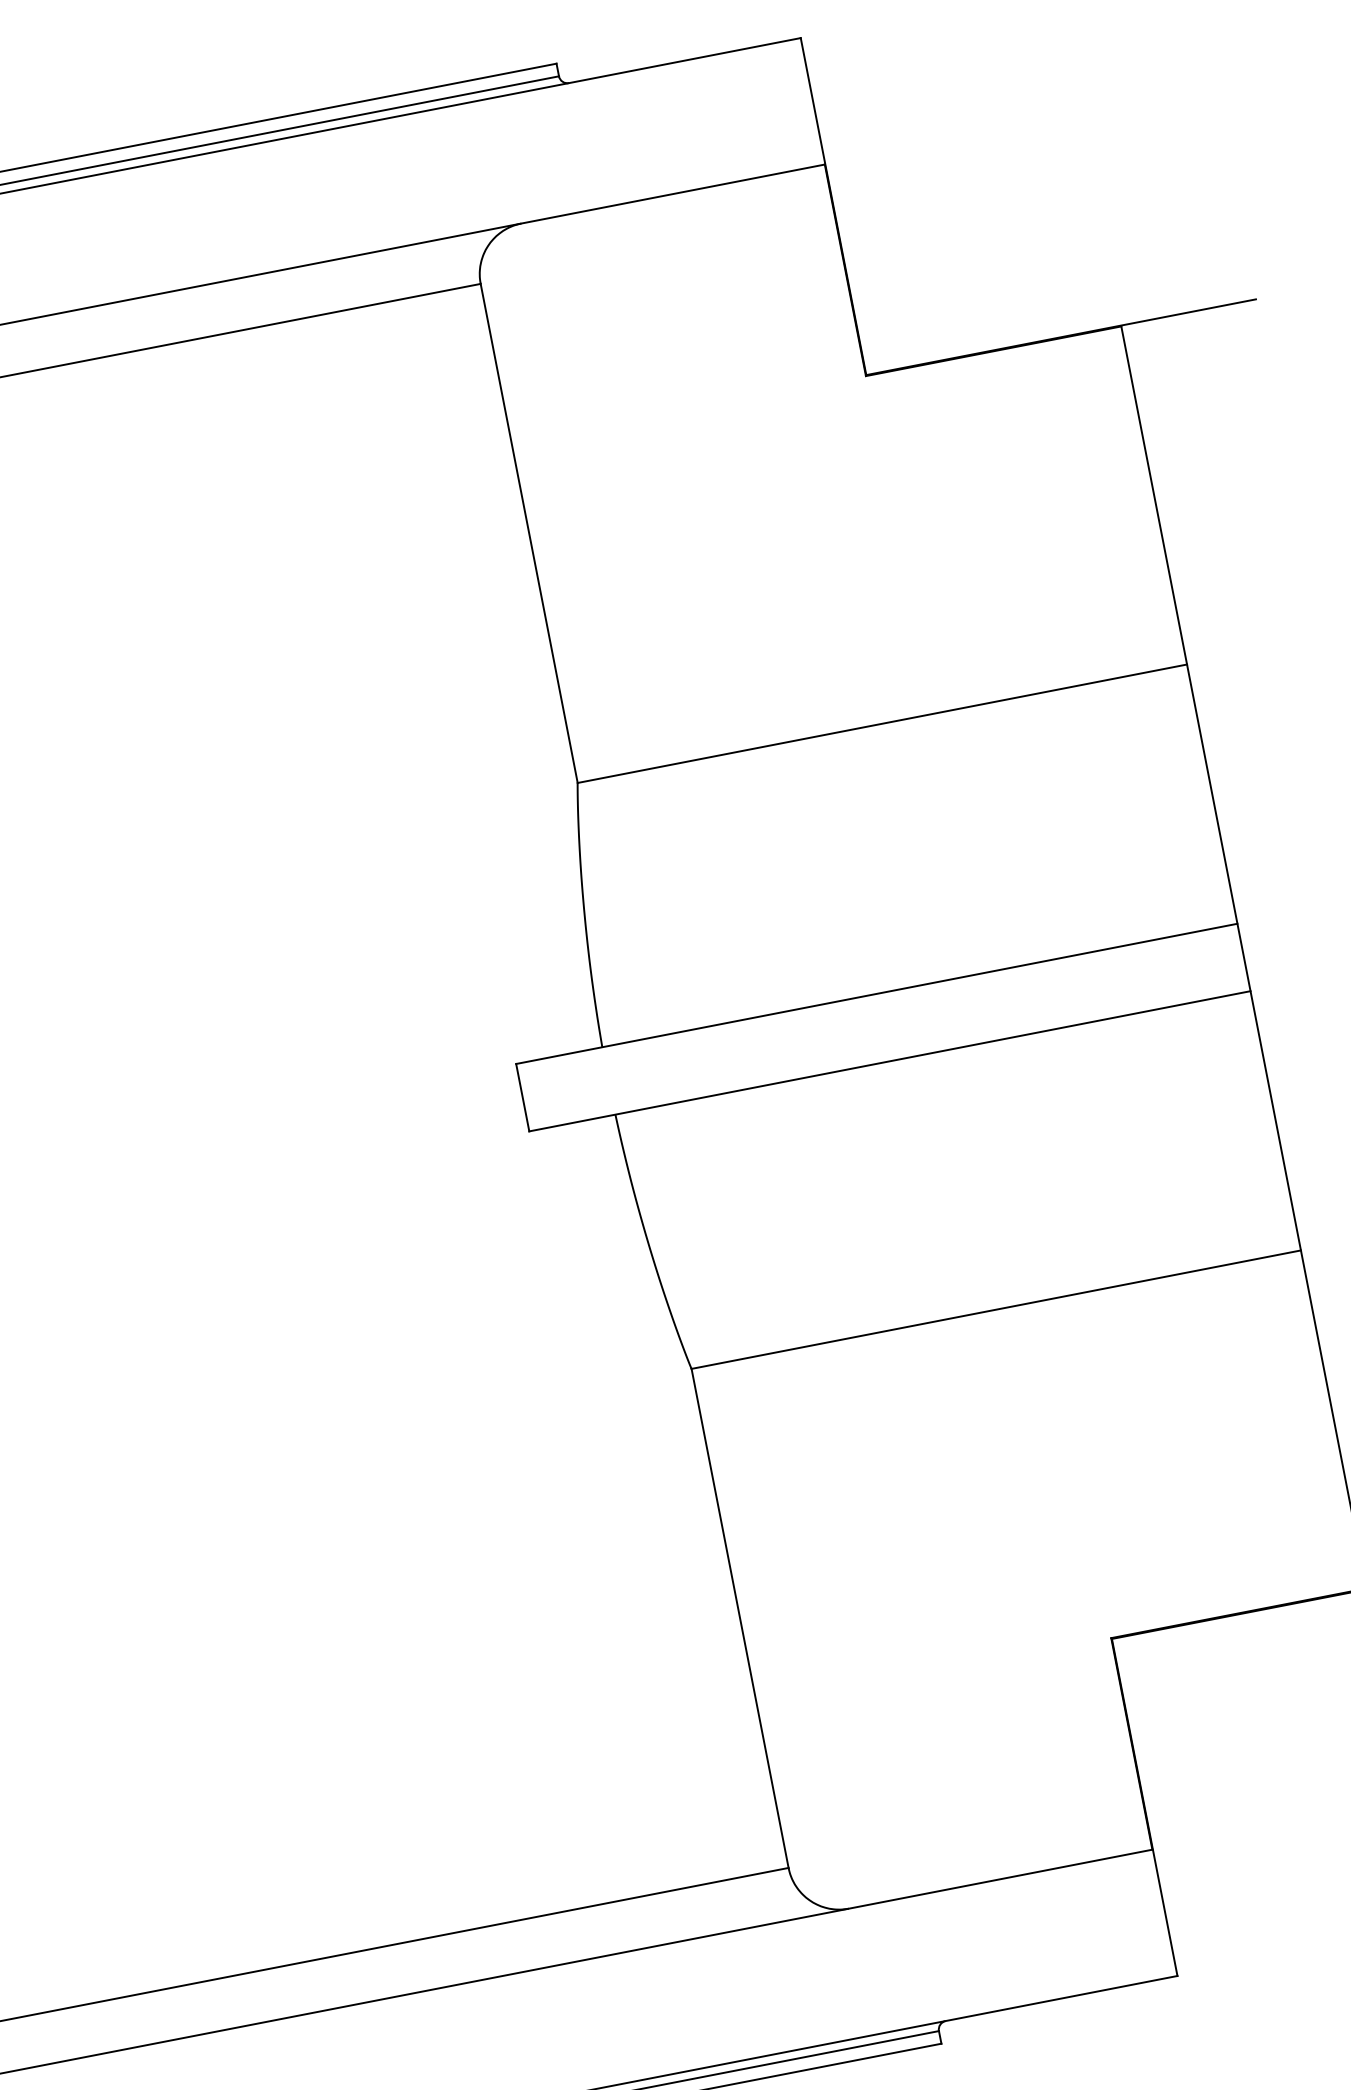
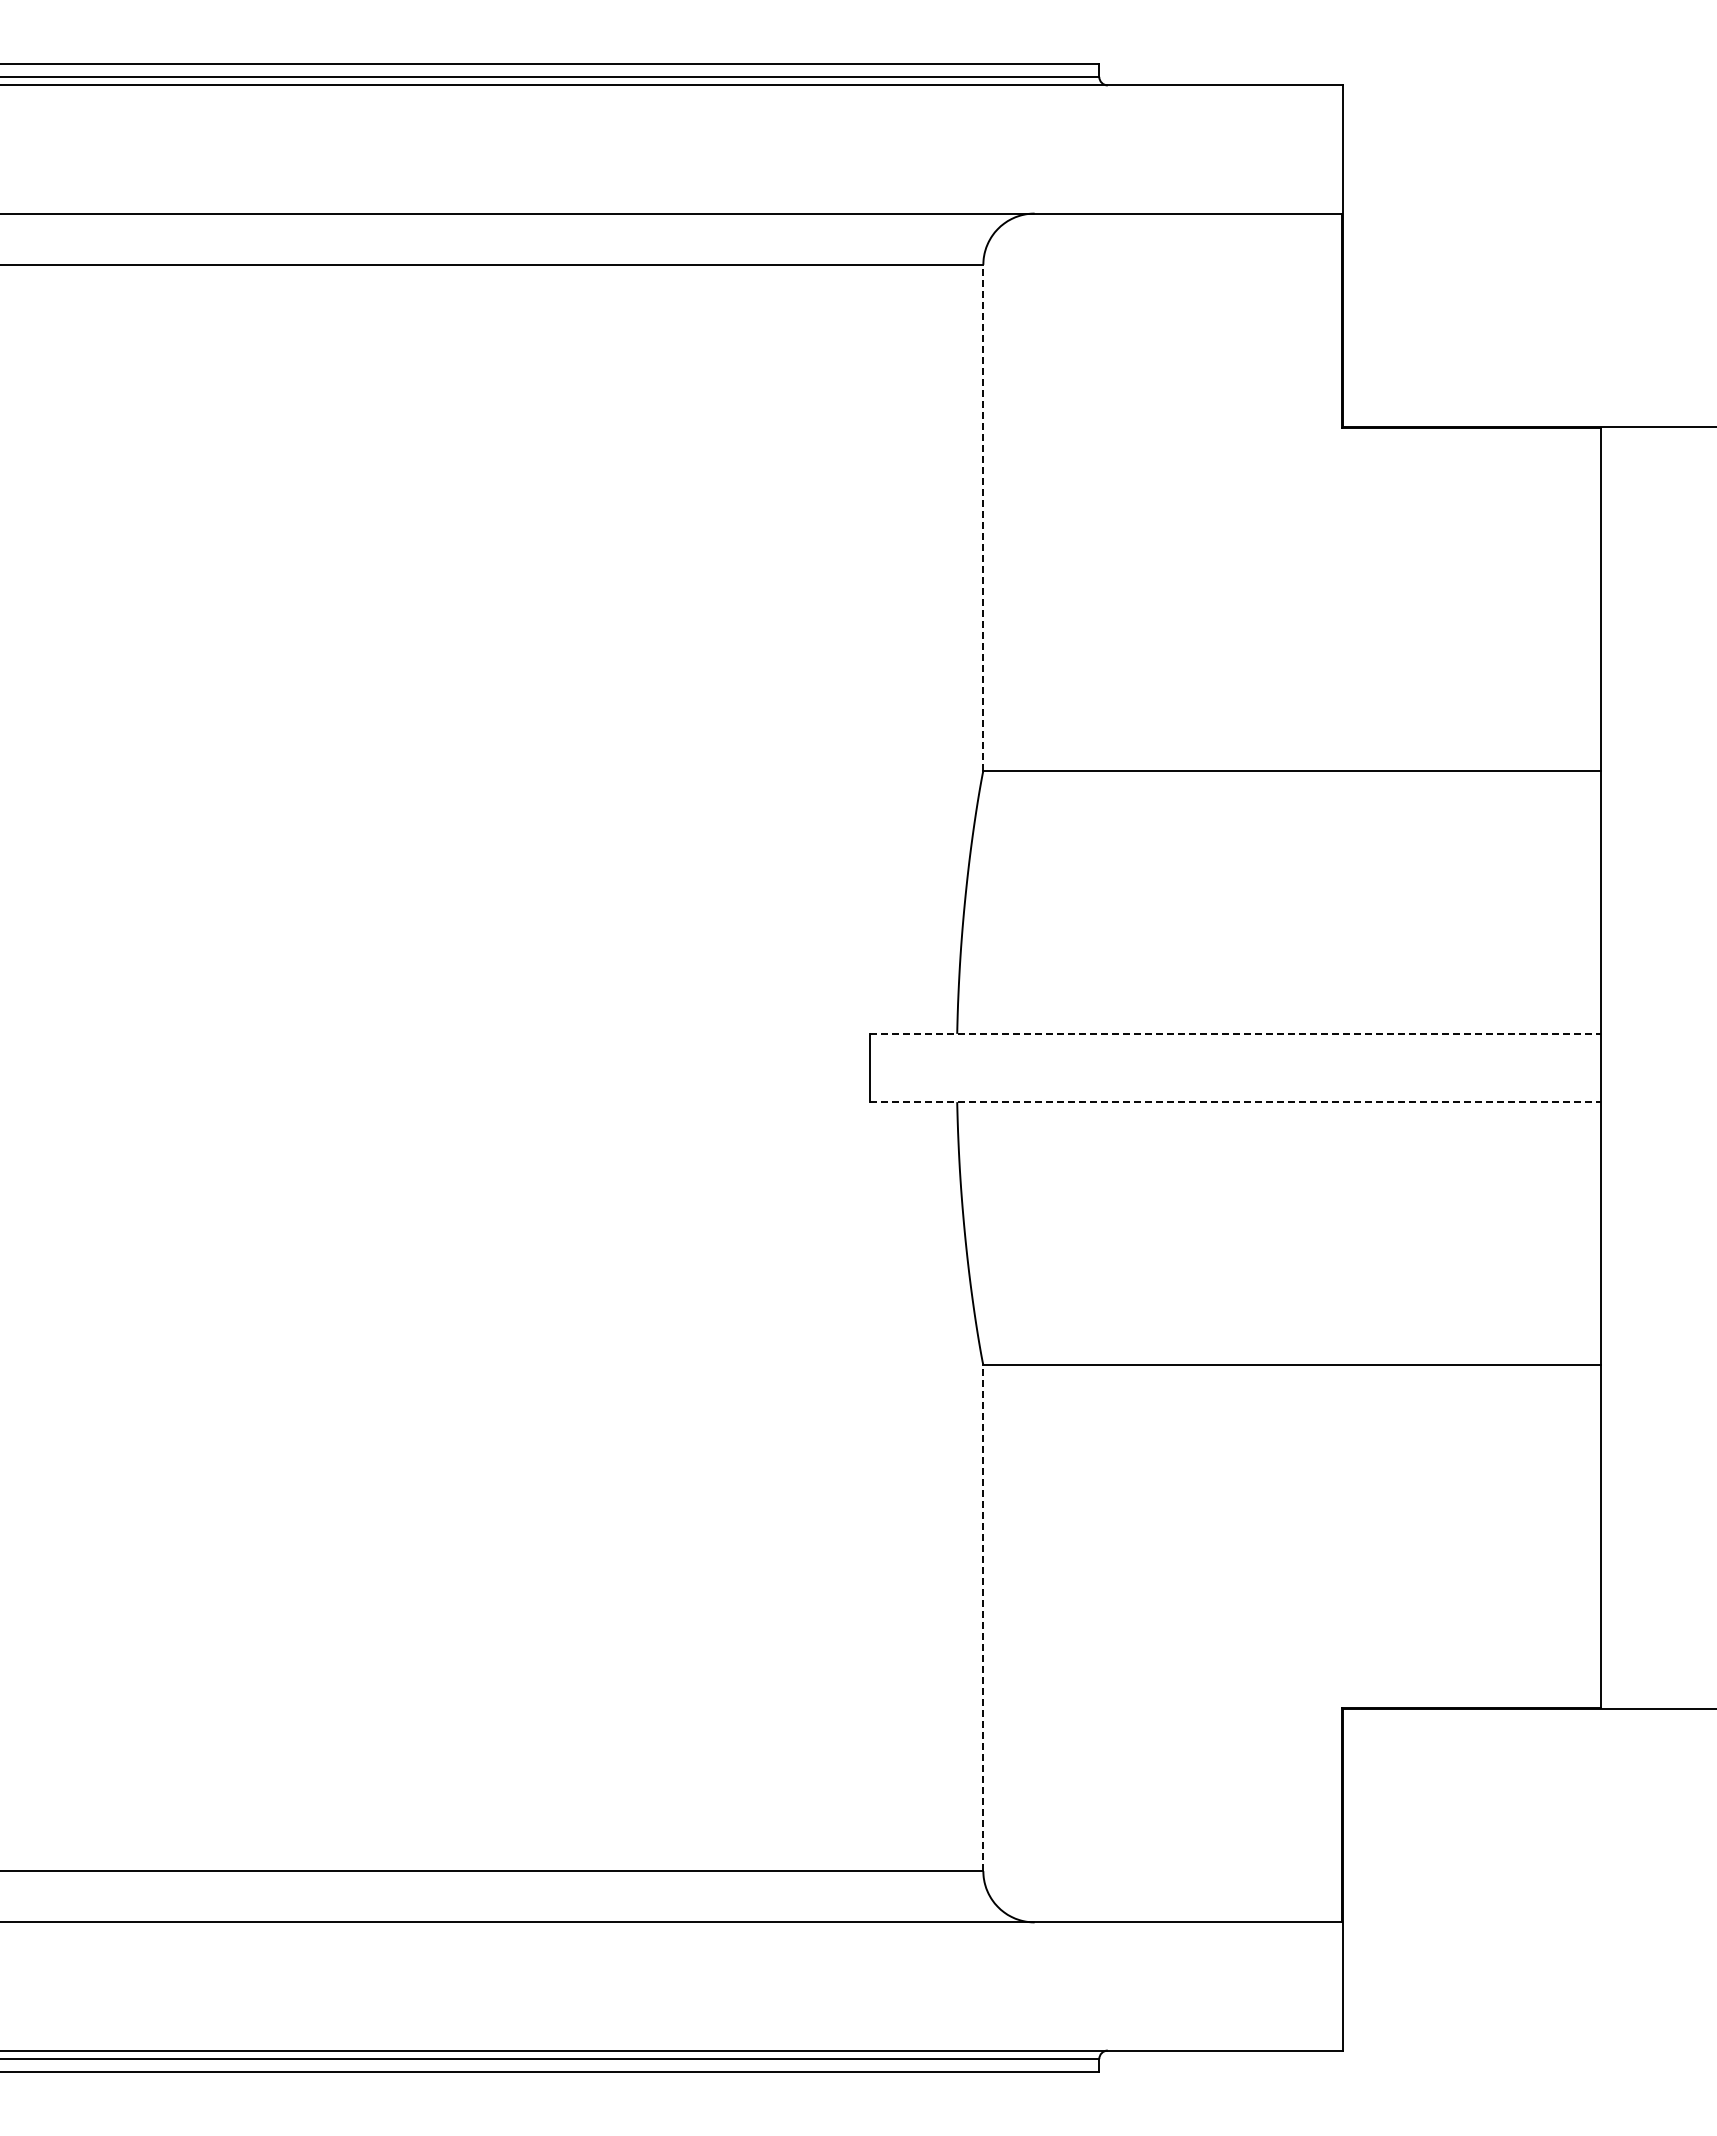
line: (529, 533) -> (983, 517), solid -> dashed
line: (876, 993) -> (1235, 1033), solid -> dashed
line: (889, 1061) -> (1235, 1102), solid -> dashed
line: (740, 1617) -> (983, 1617), solid -> dashed

